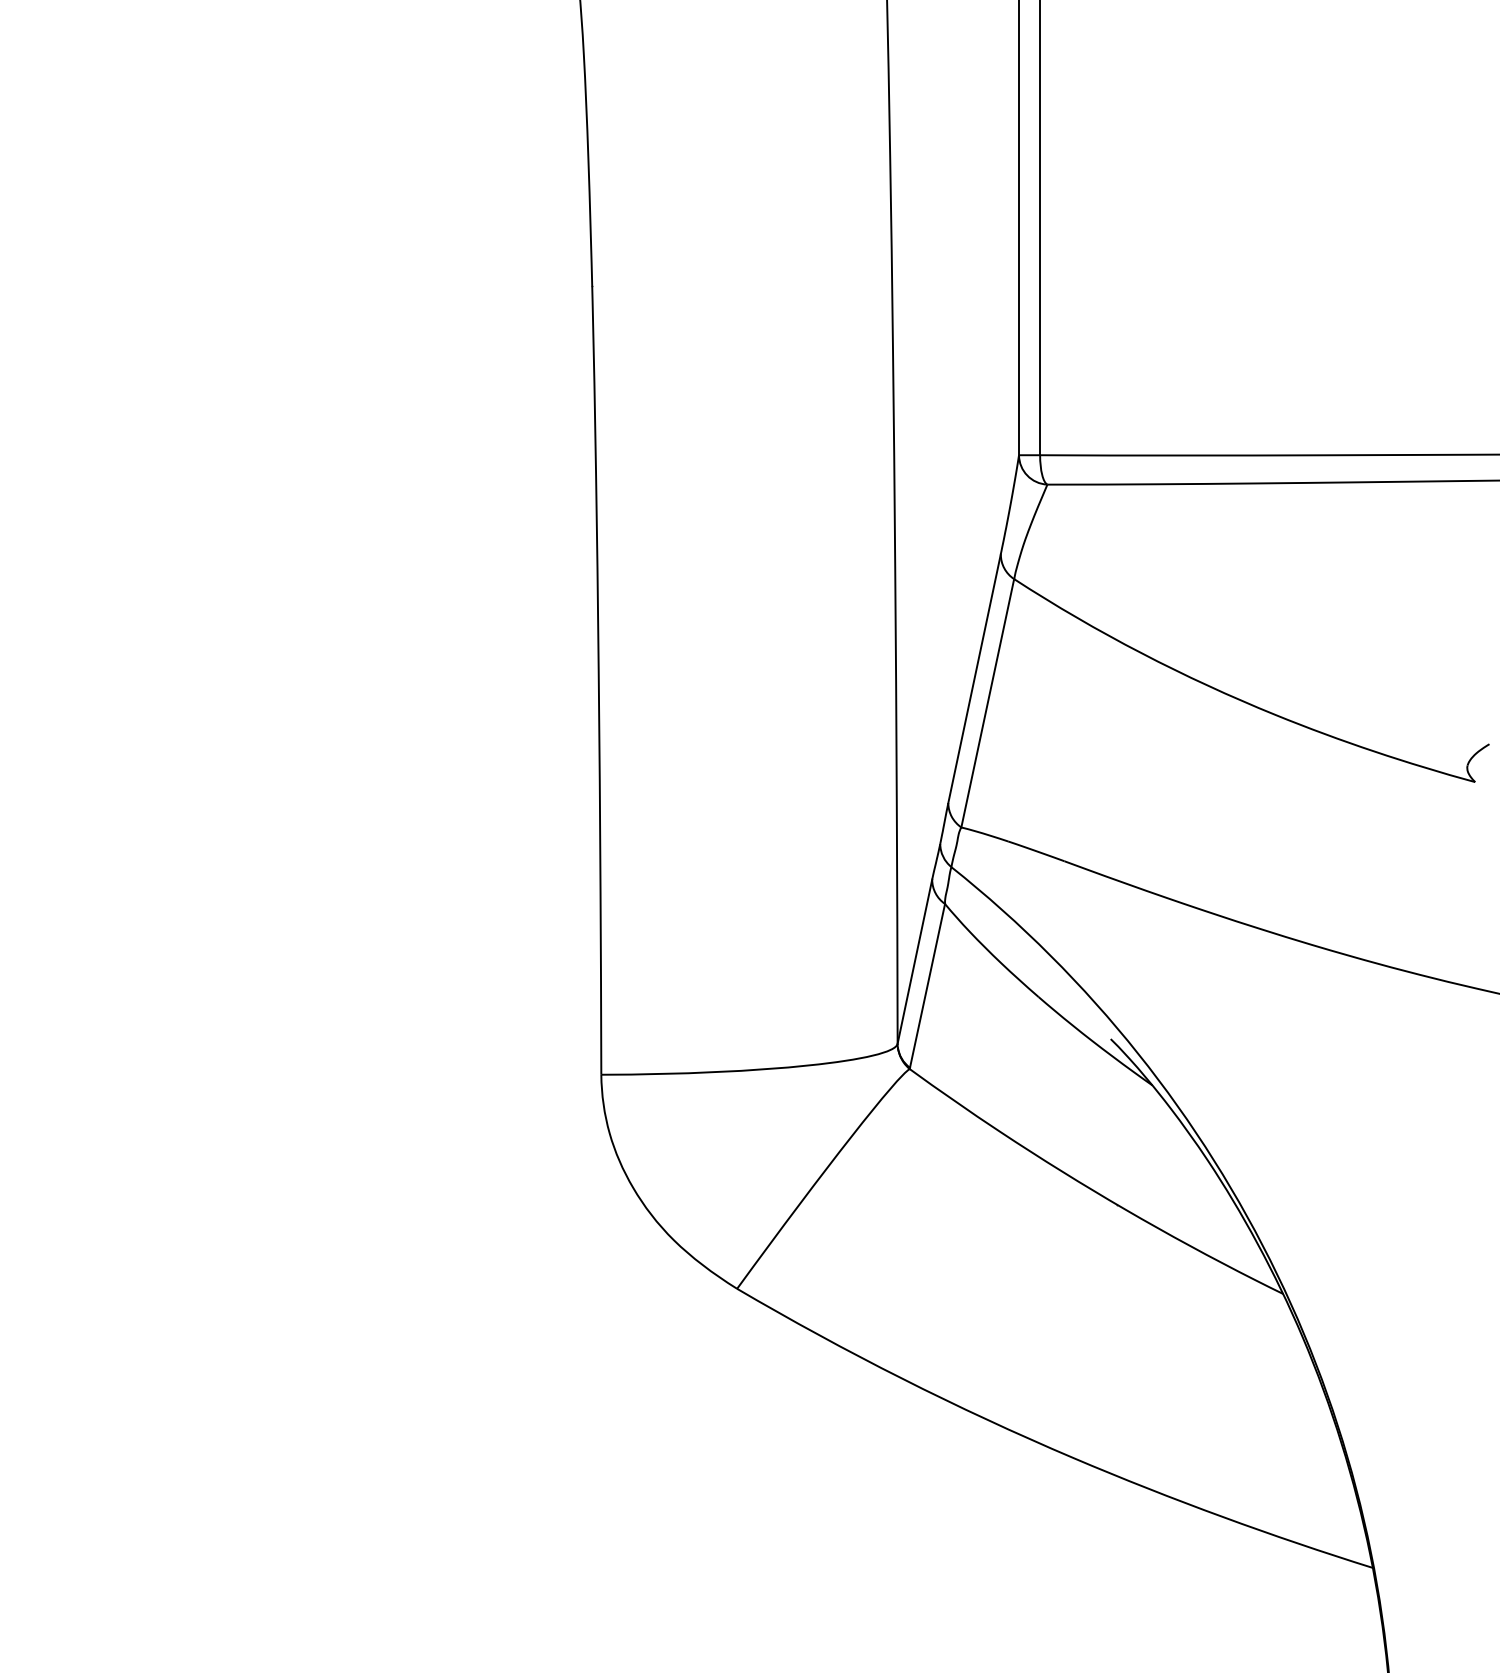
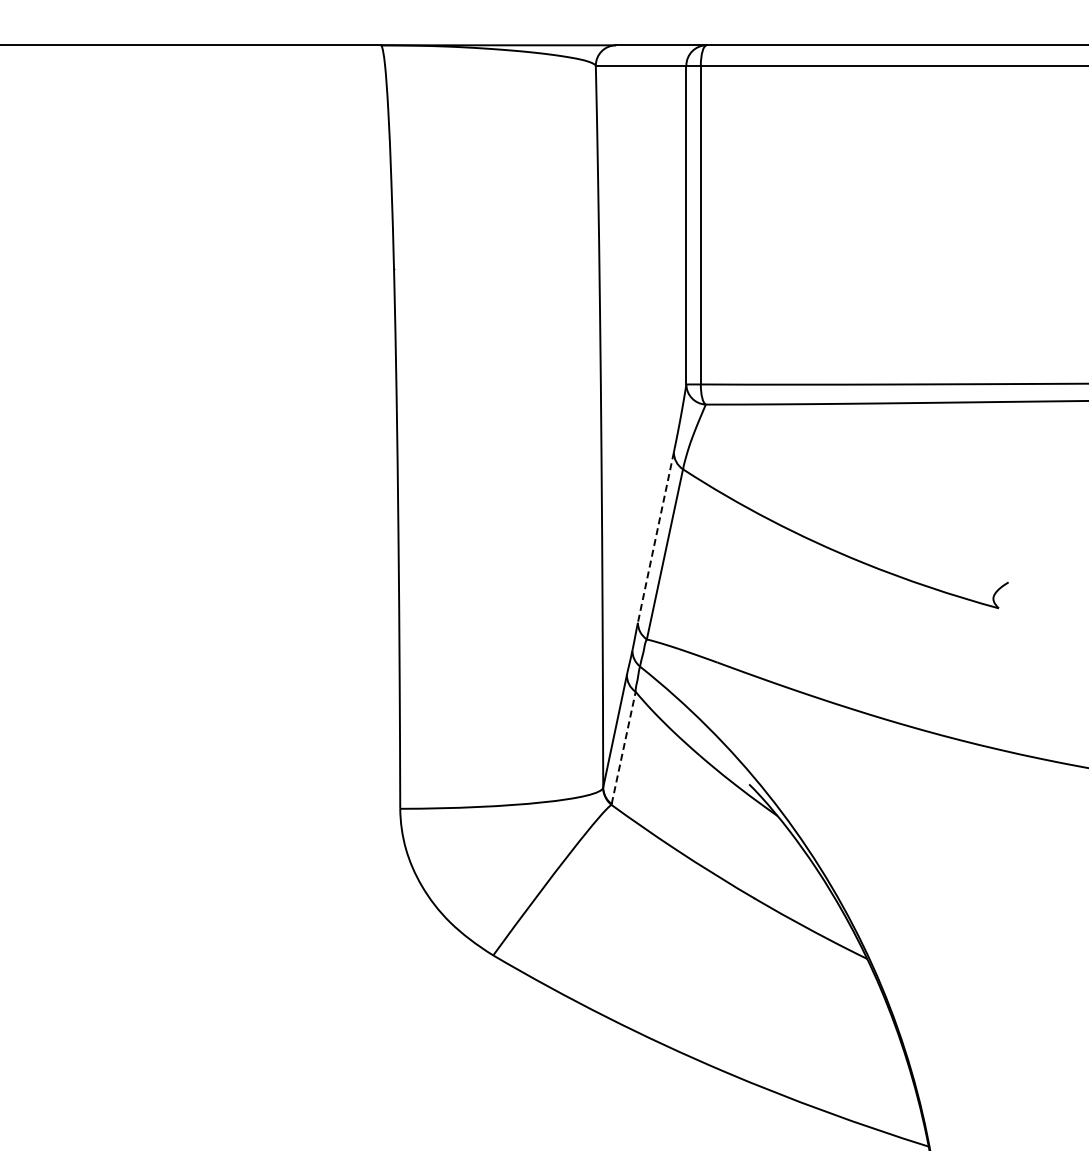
line: (973, 680) -> (655, 538), solid -> dashed
line: (927, 985) -> (623, 747), solid -> dashed

